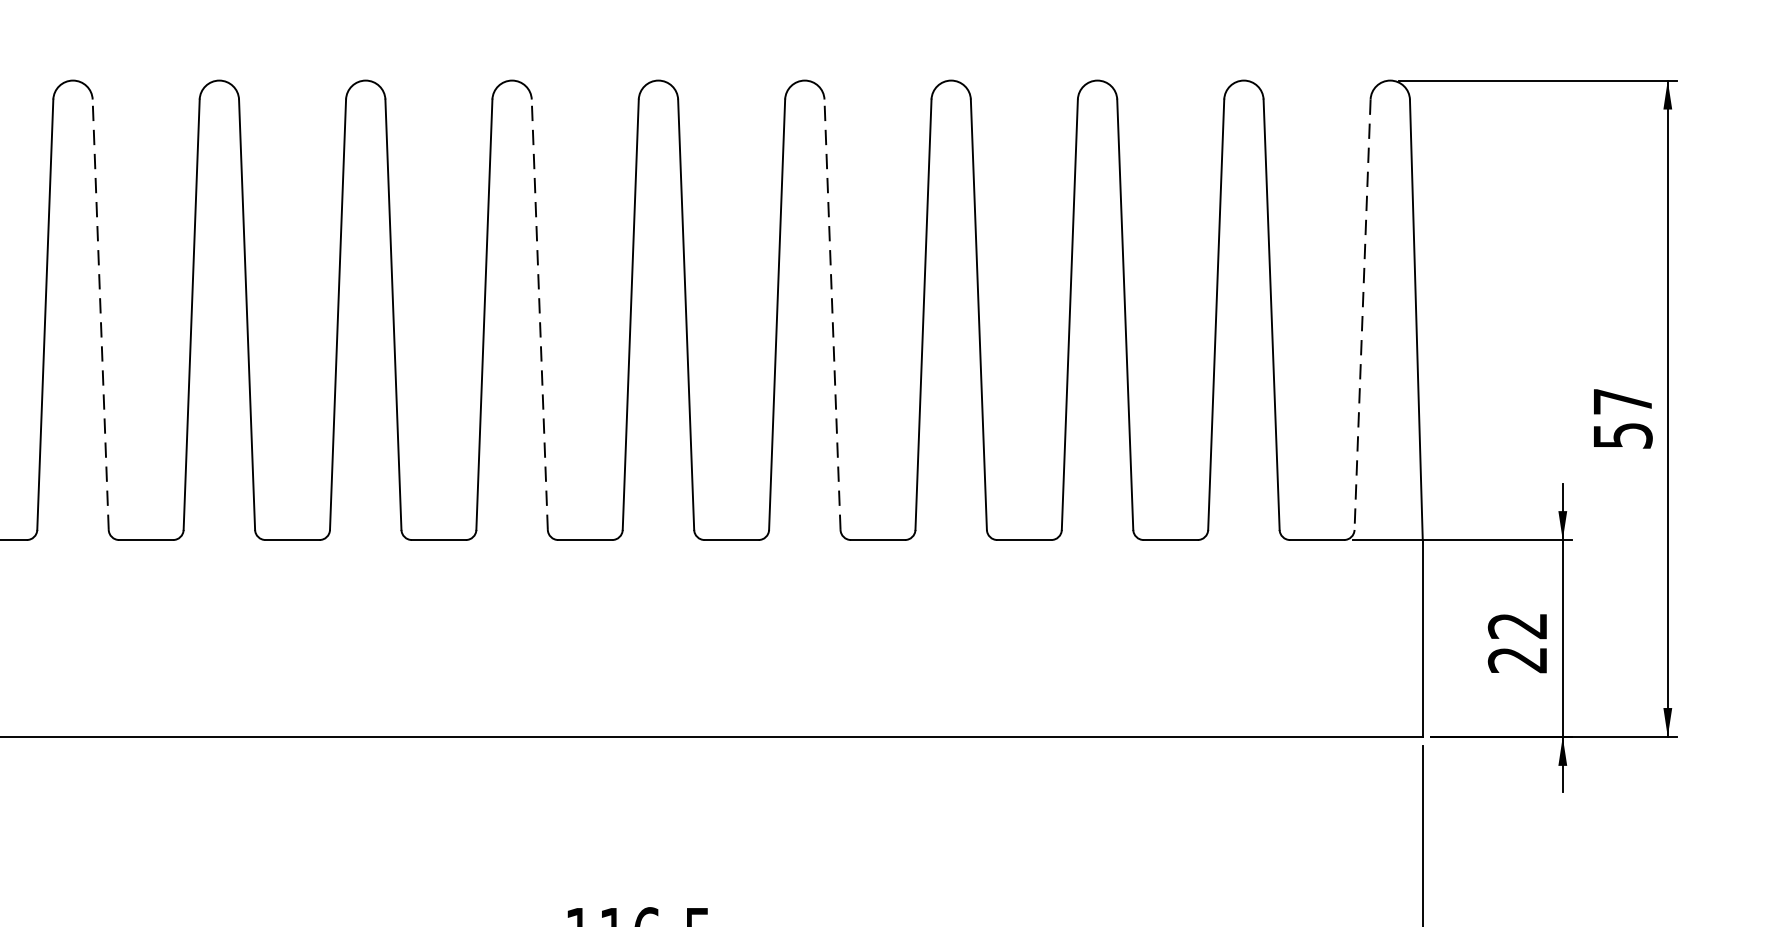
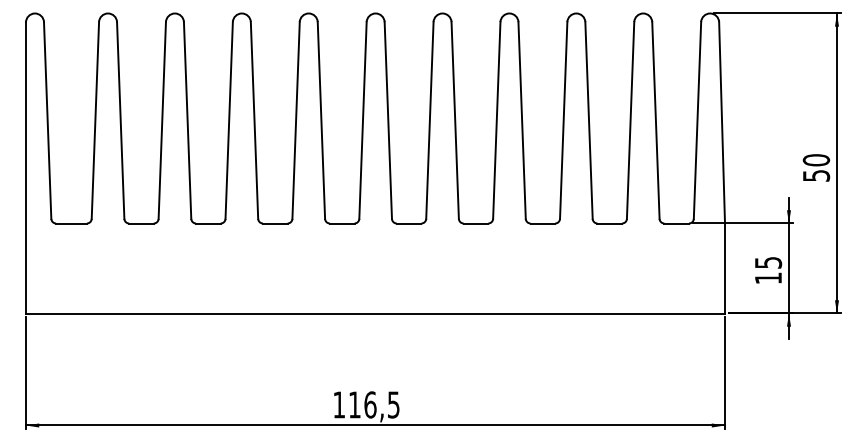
line: (100, 314) -> (120, 120), dashed -> solid
line: (539, 314) -> (321, 120), dashed -> solid
line: (833, 314) -> (455, 120), dashed -> solid
line: (1362, 316) -> (697, 121), dashed -> solid
text: (1622, 402) -> (816, 160), 57 -> 50
text: (1517, 642) -> (768, 270), 22 -> 15

